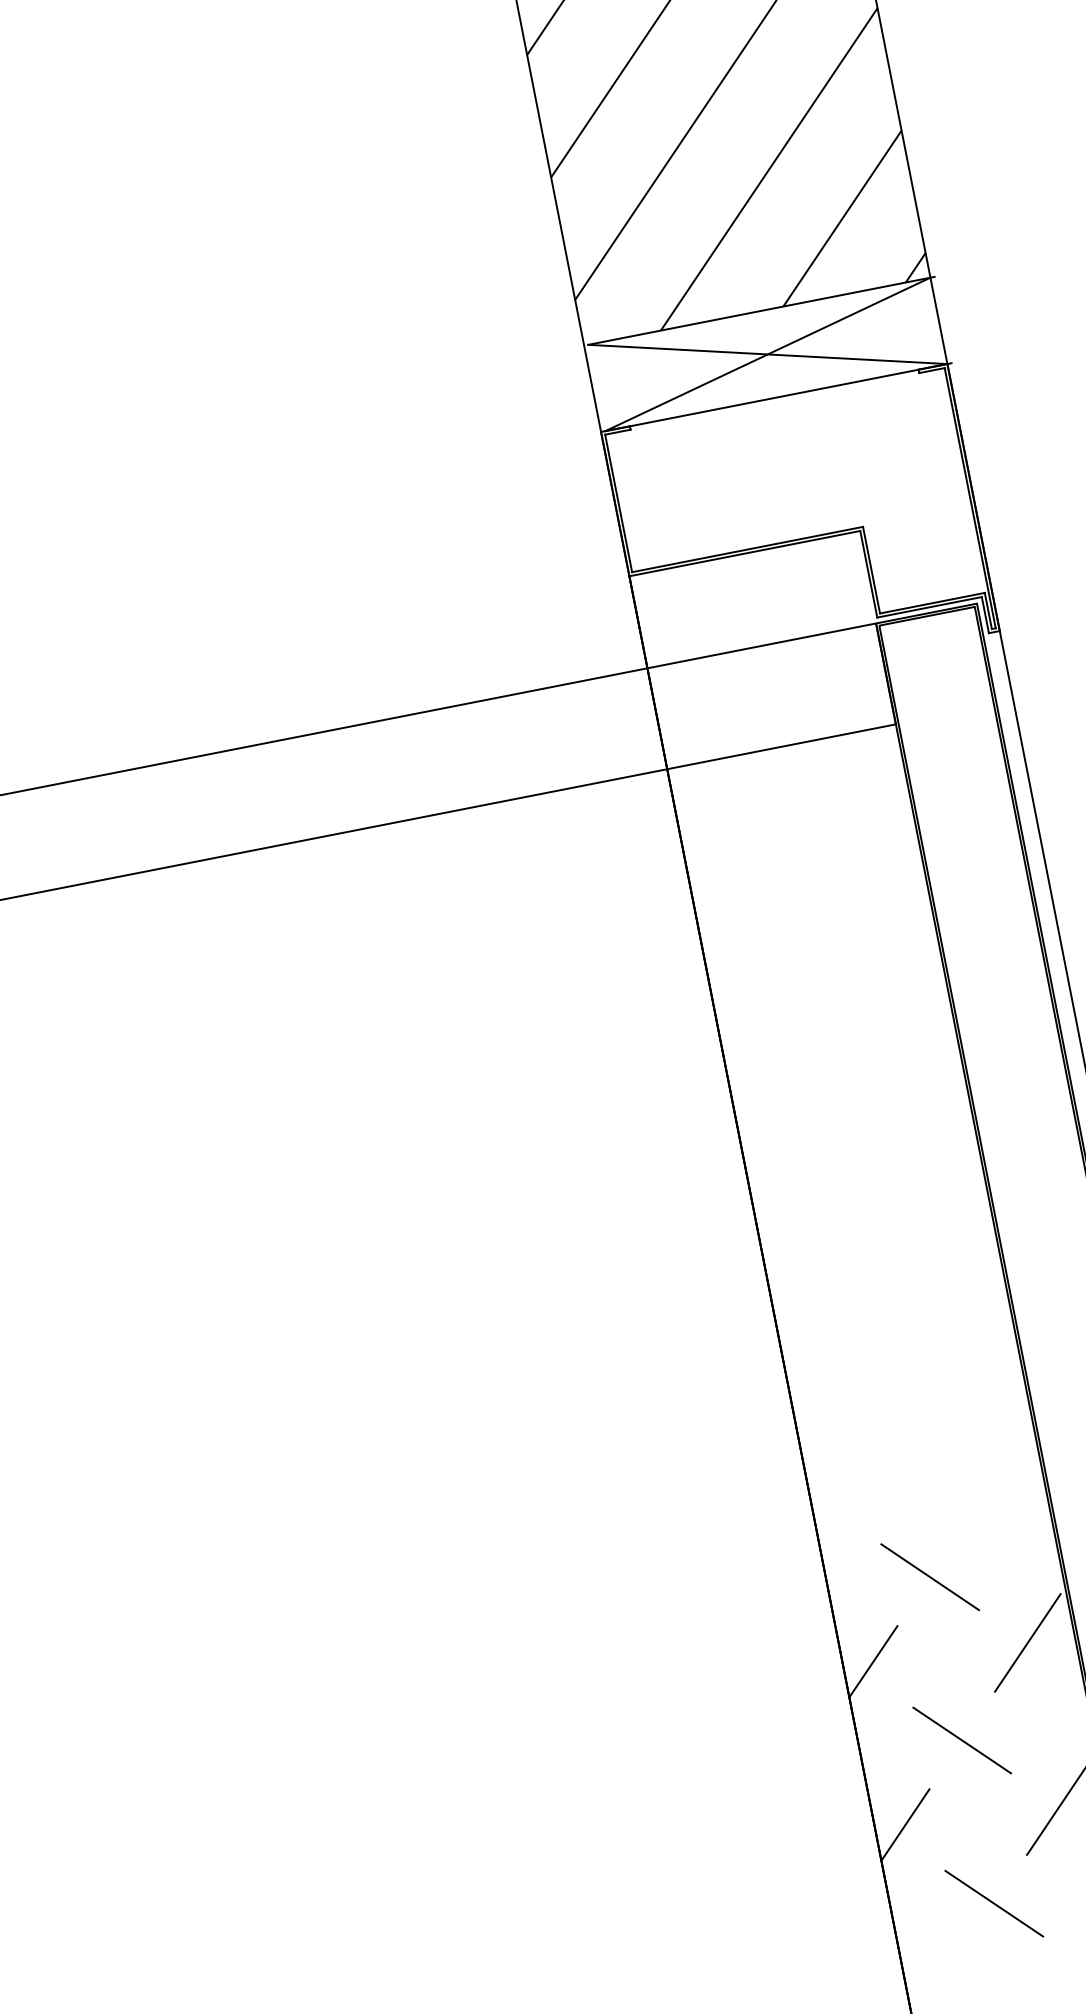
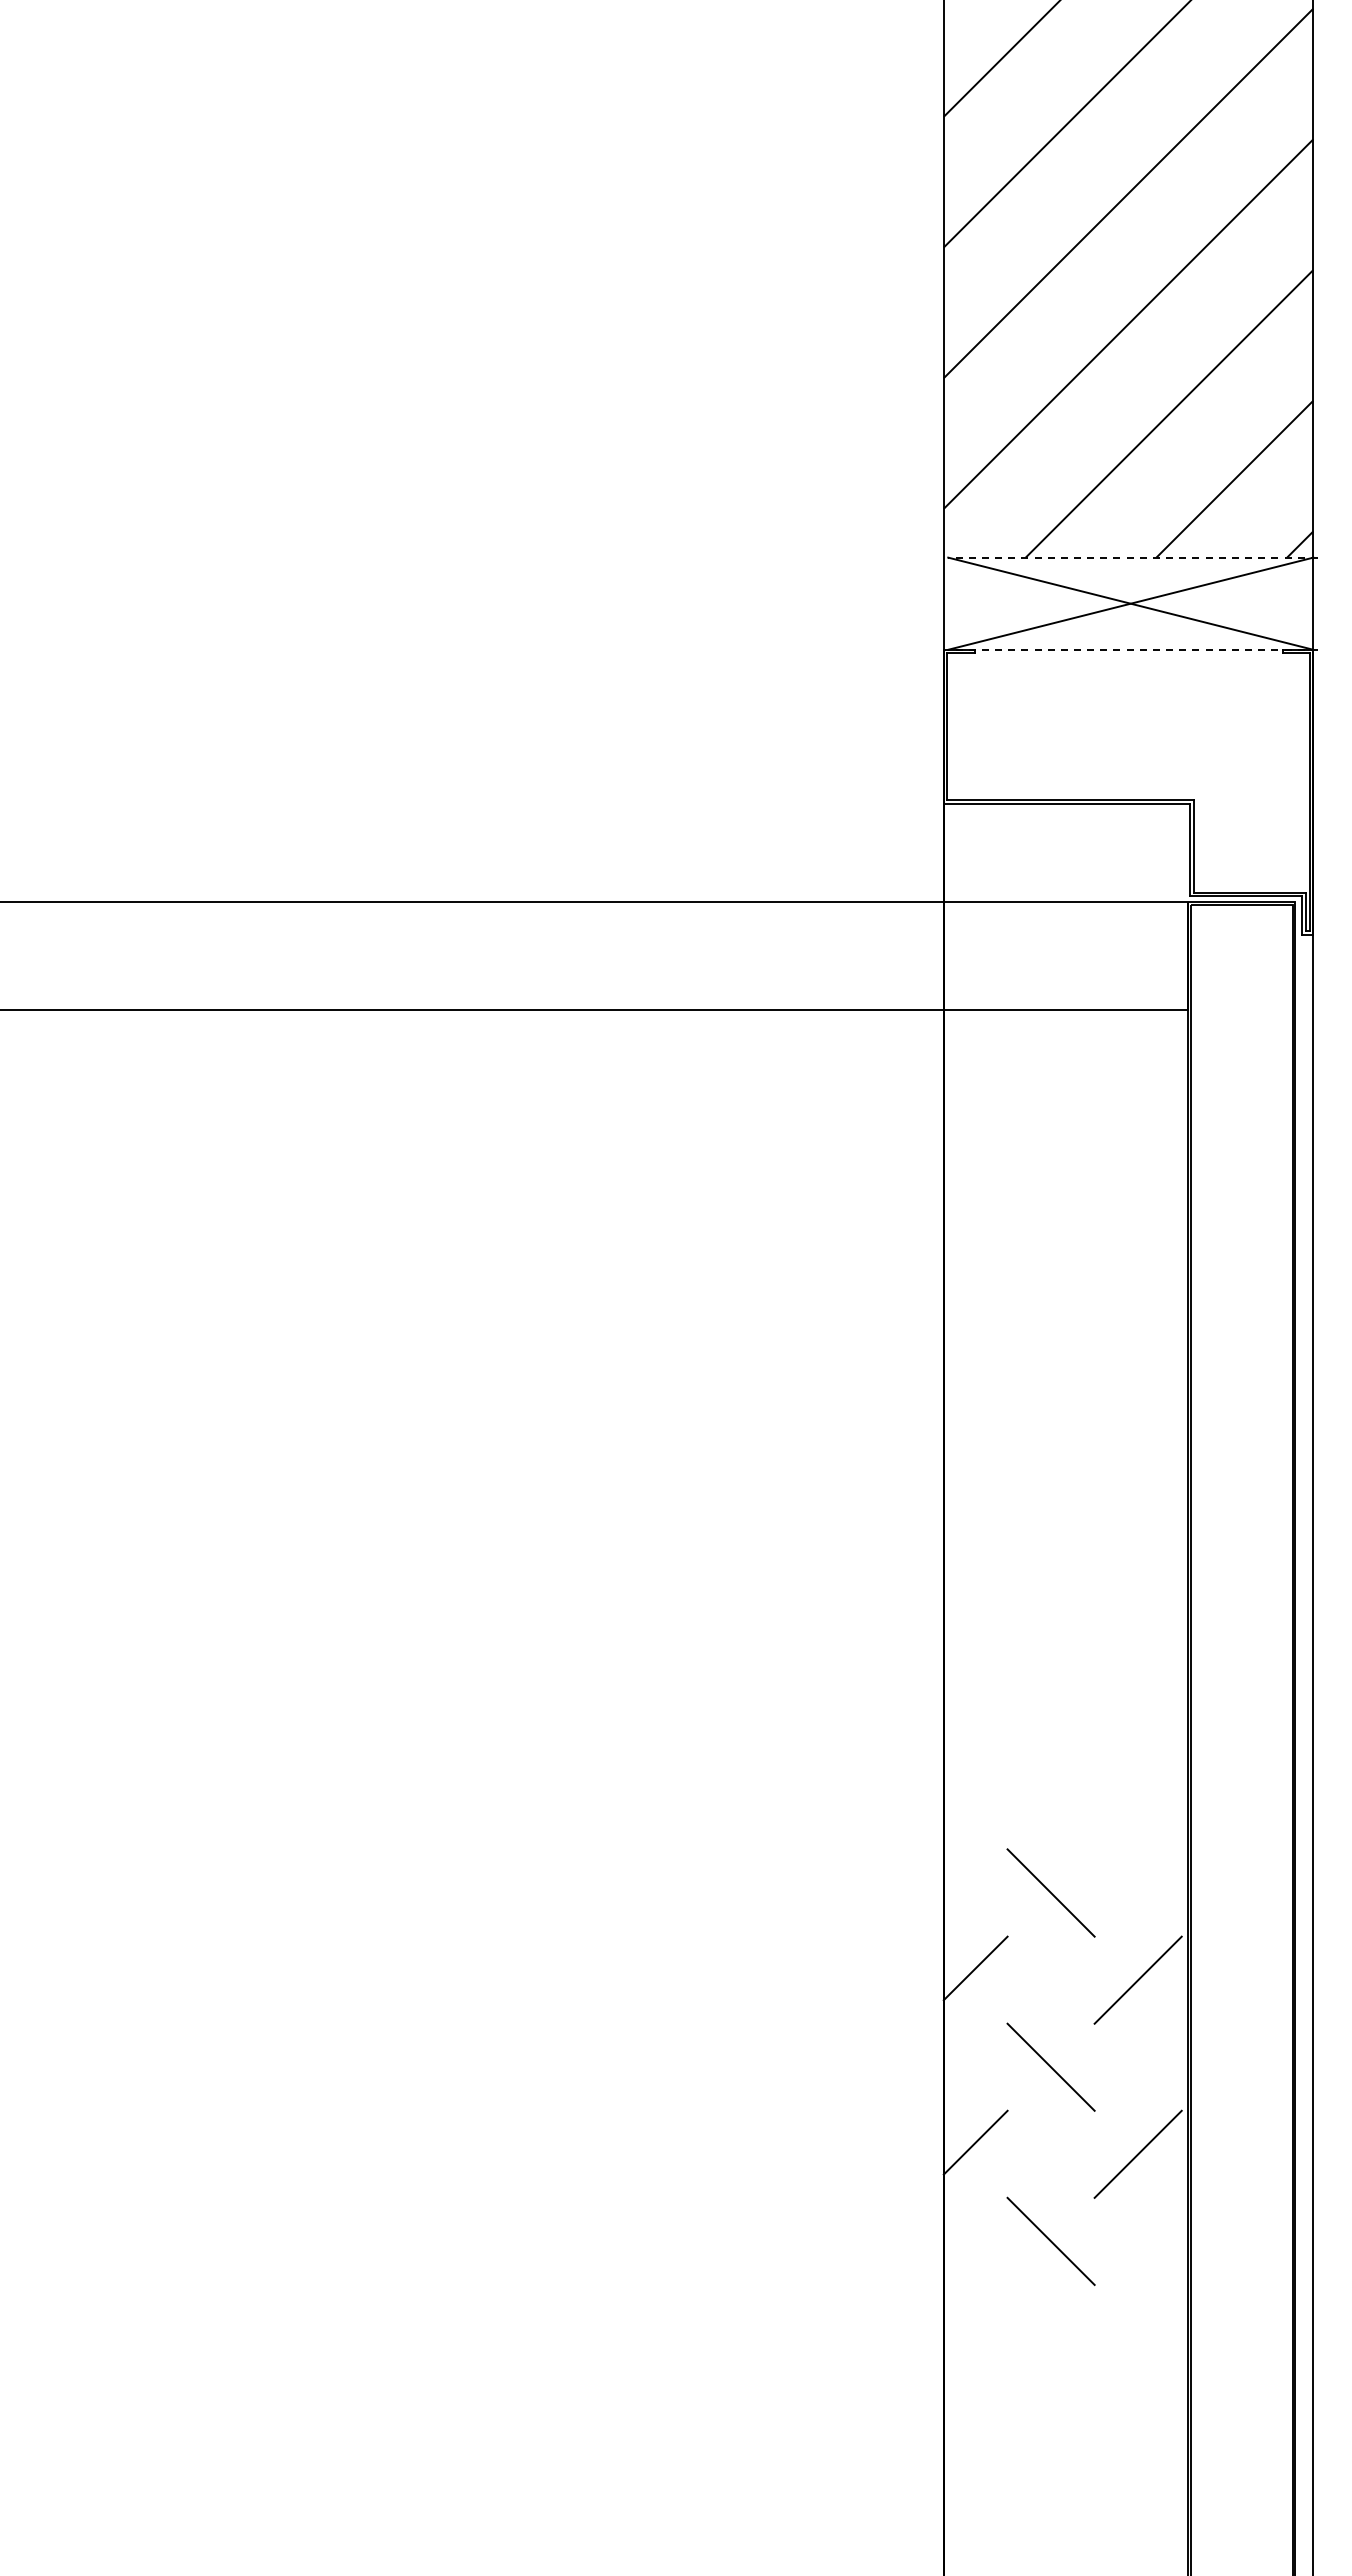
line: (761, 310) -> (1133, 557), solid -> dashed
line: (778, 396) -> (1133, 649), solid -> dashed

